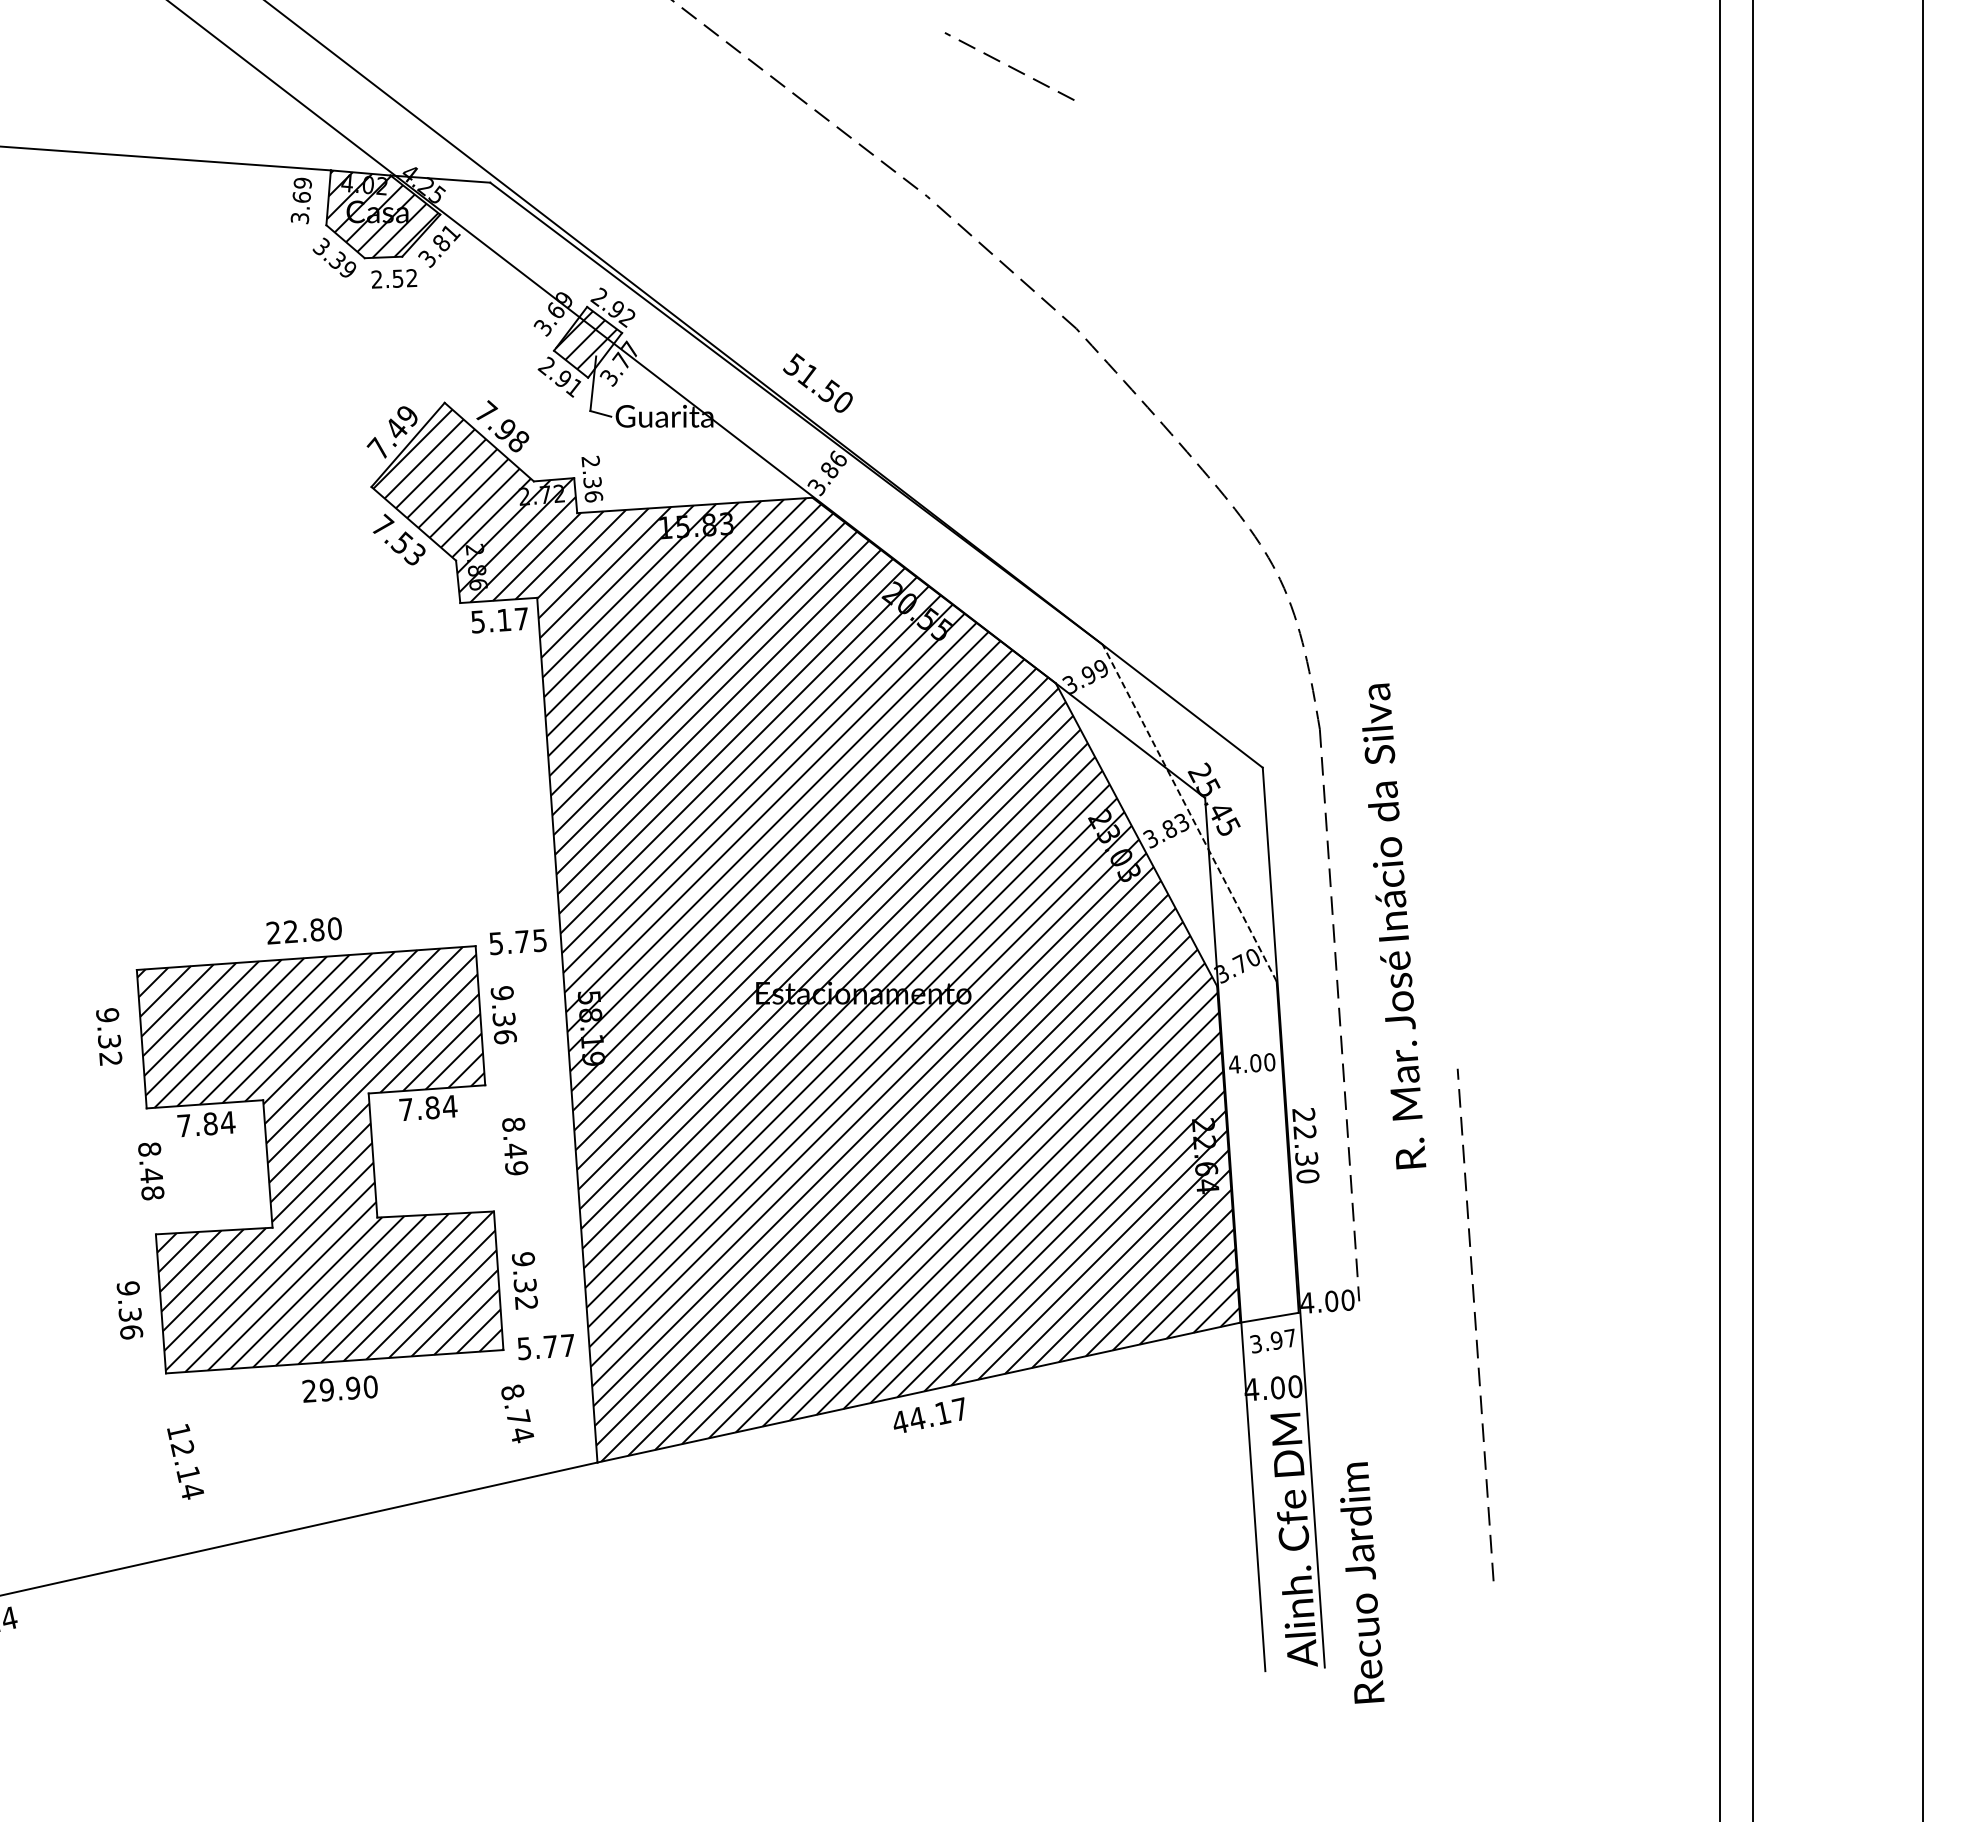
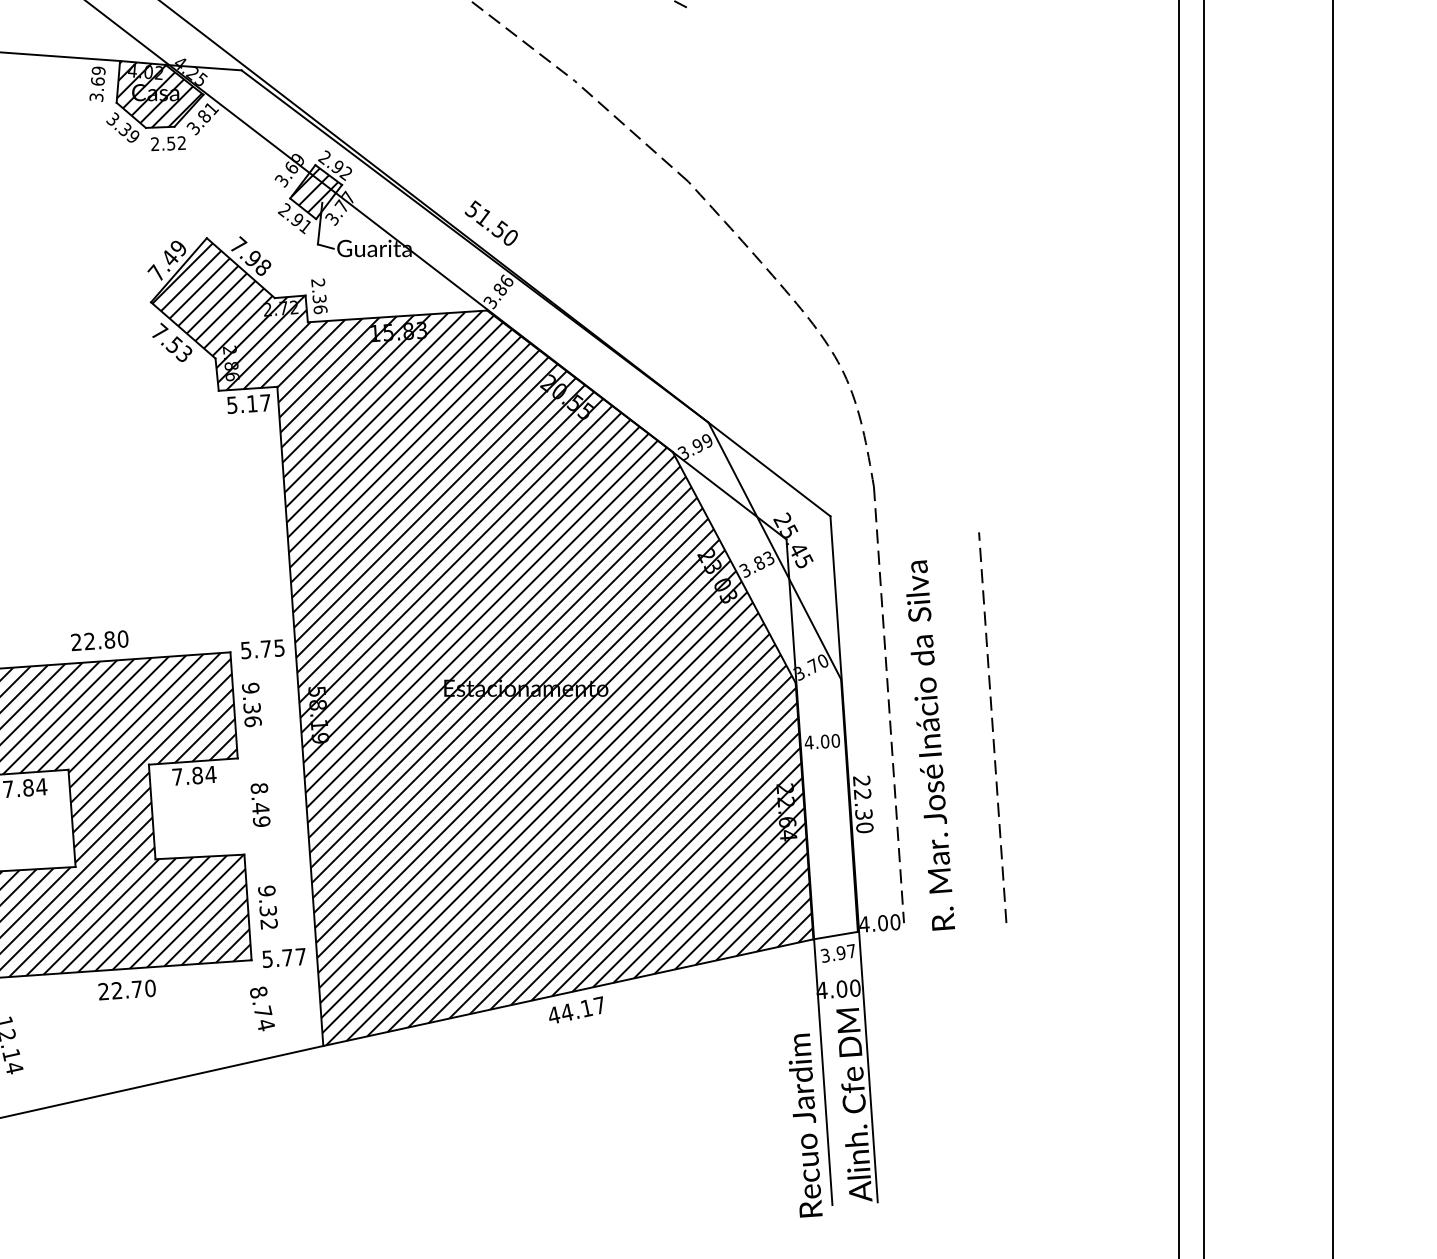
line: (1189, 813) -> (774, 551), dashed -> solid
text: (1394, 926) -> (930, 745), moved
line: (1475, 1324) -> (992, 727), moved
text: (339, 1388) -> (126, 989), 29.90 -> 22.70
text: (1362, 1582) -> (805, 1125), moved

